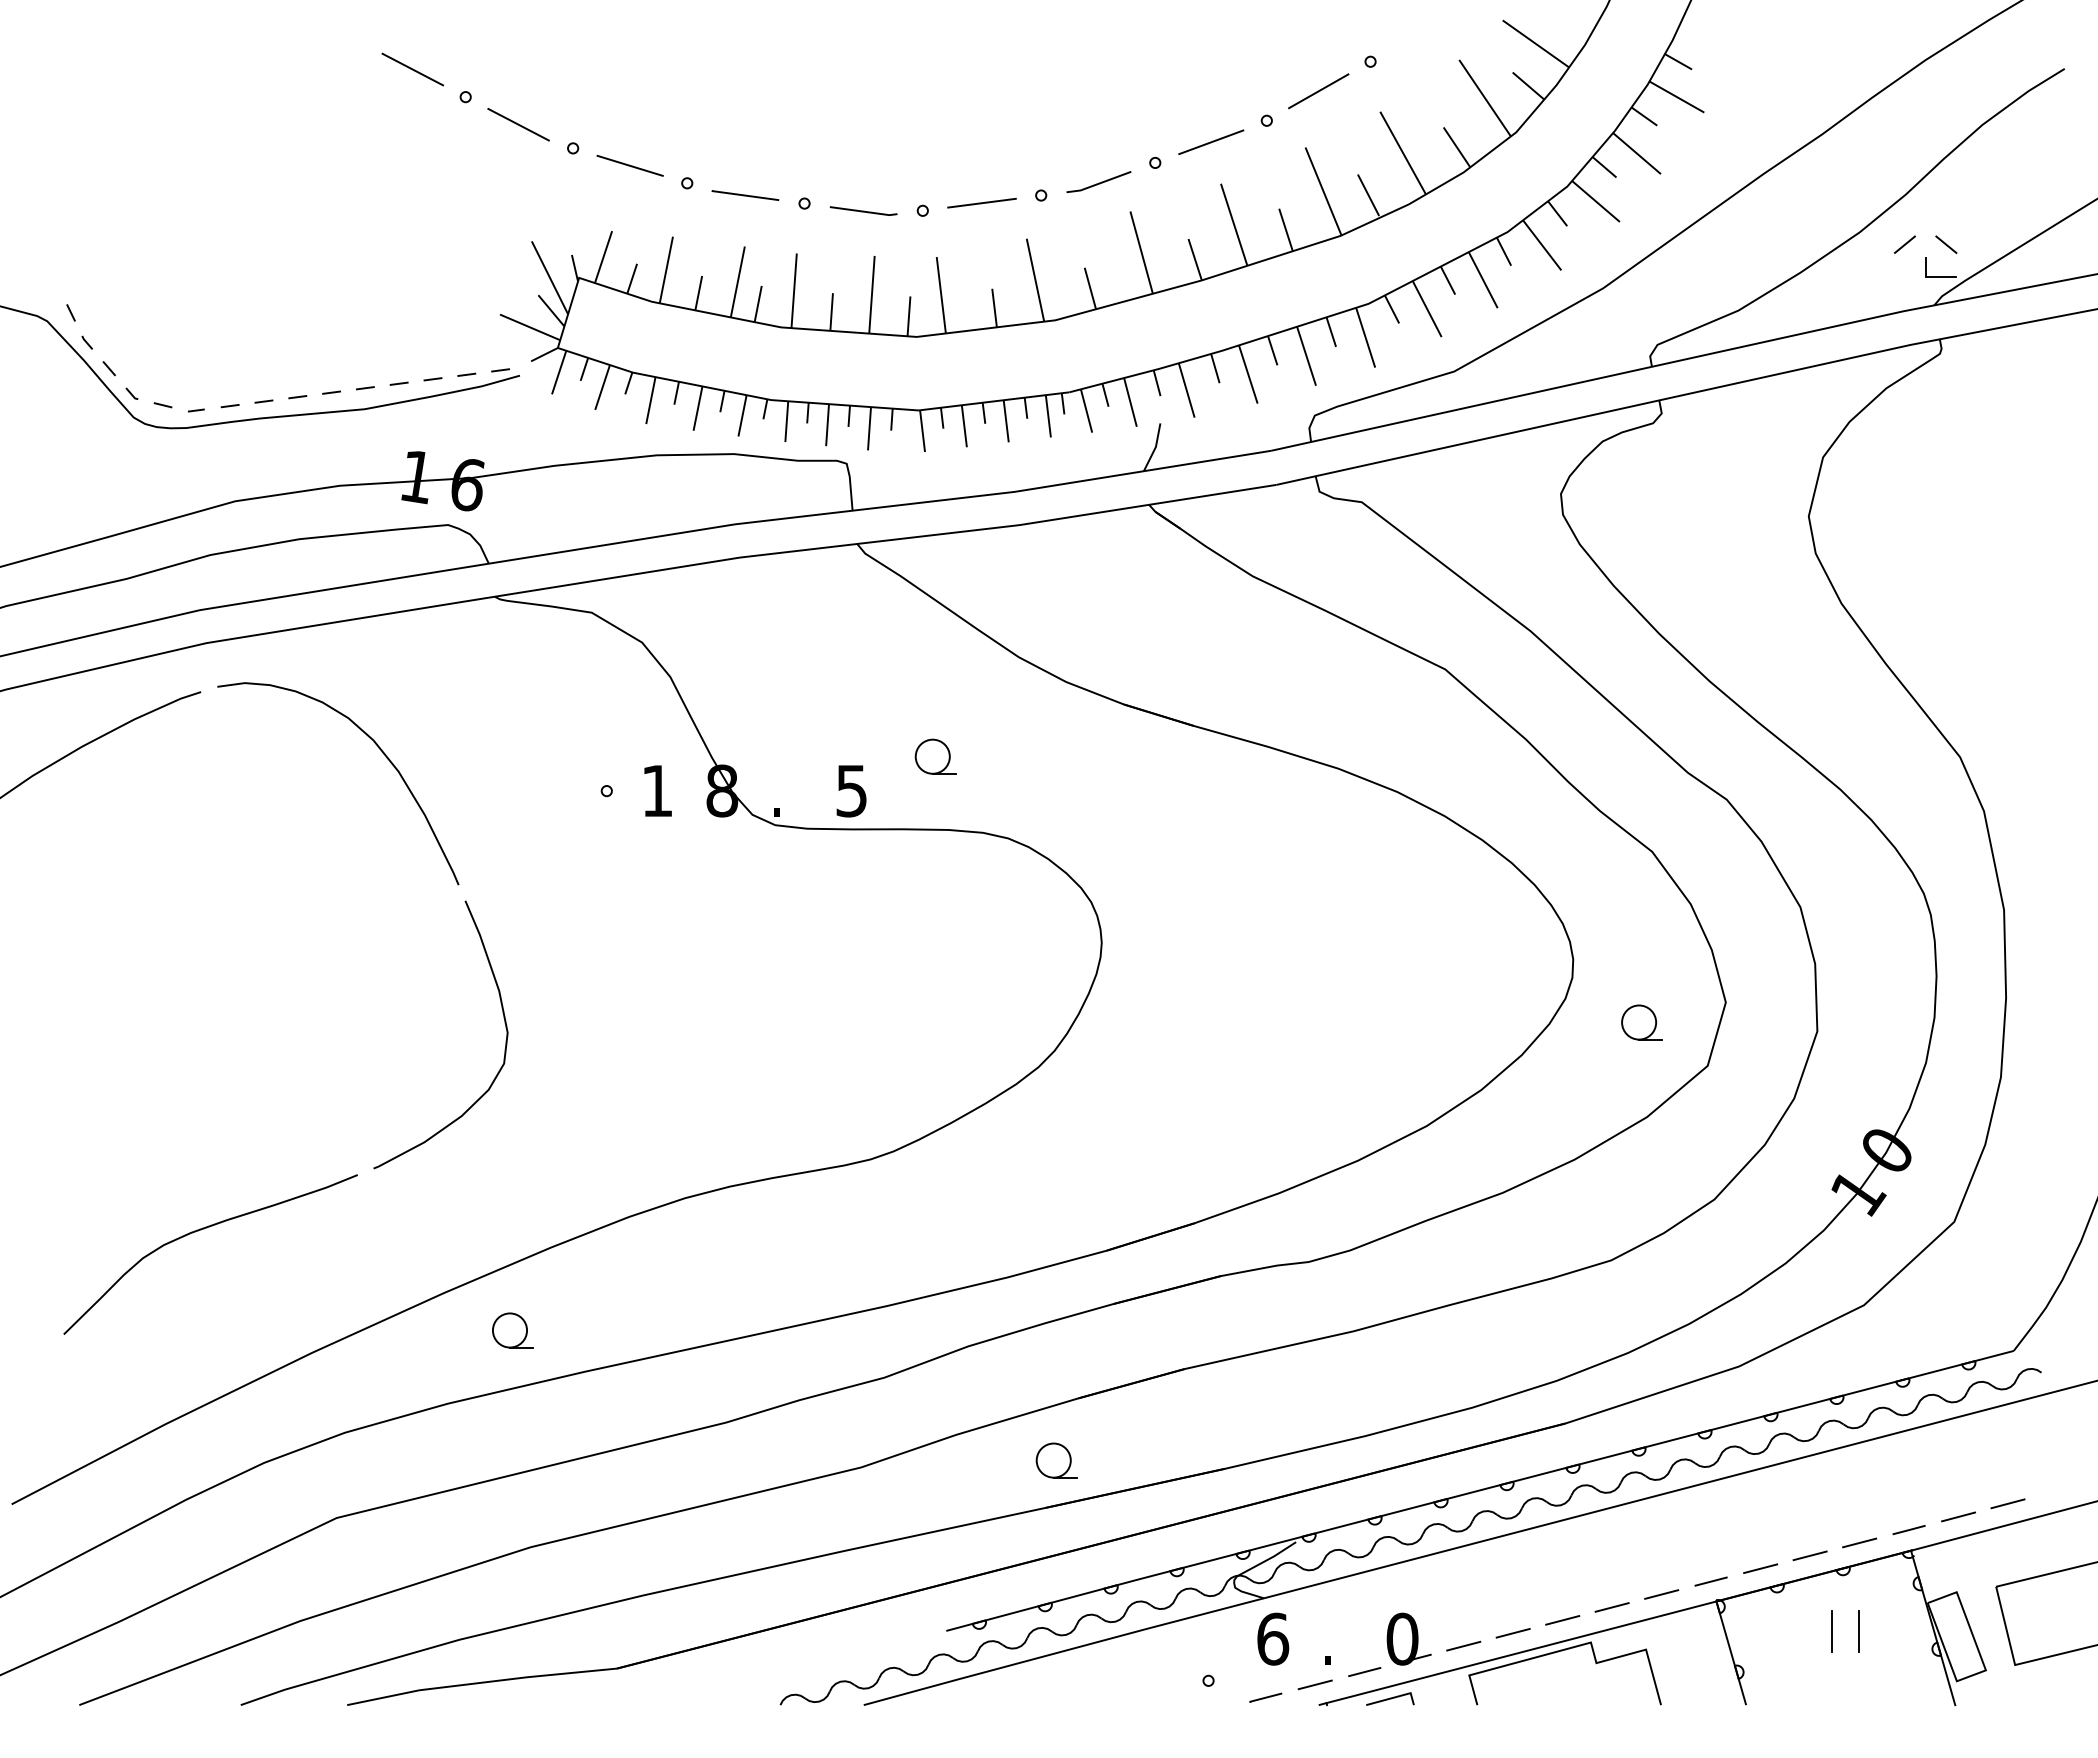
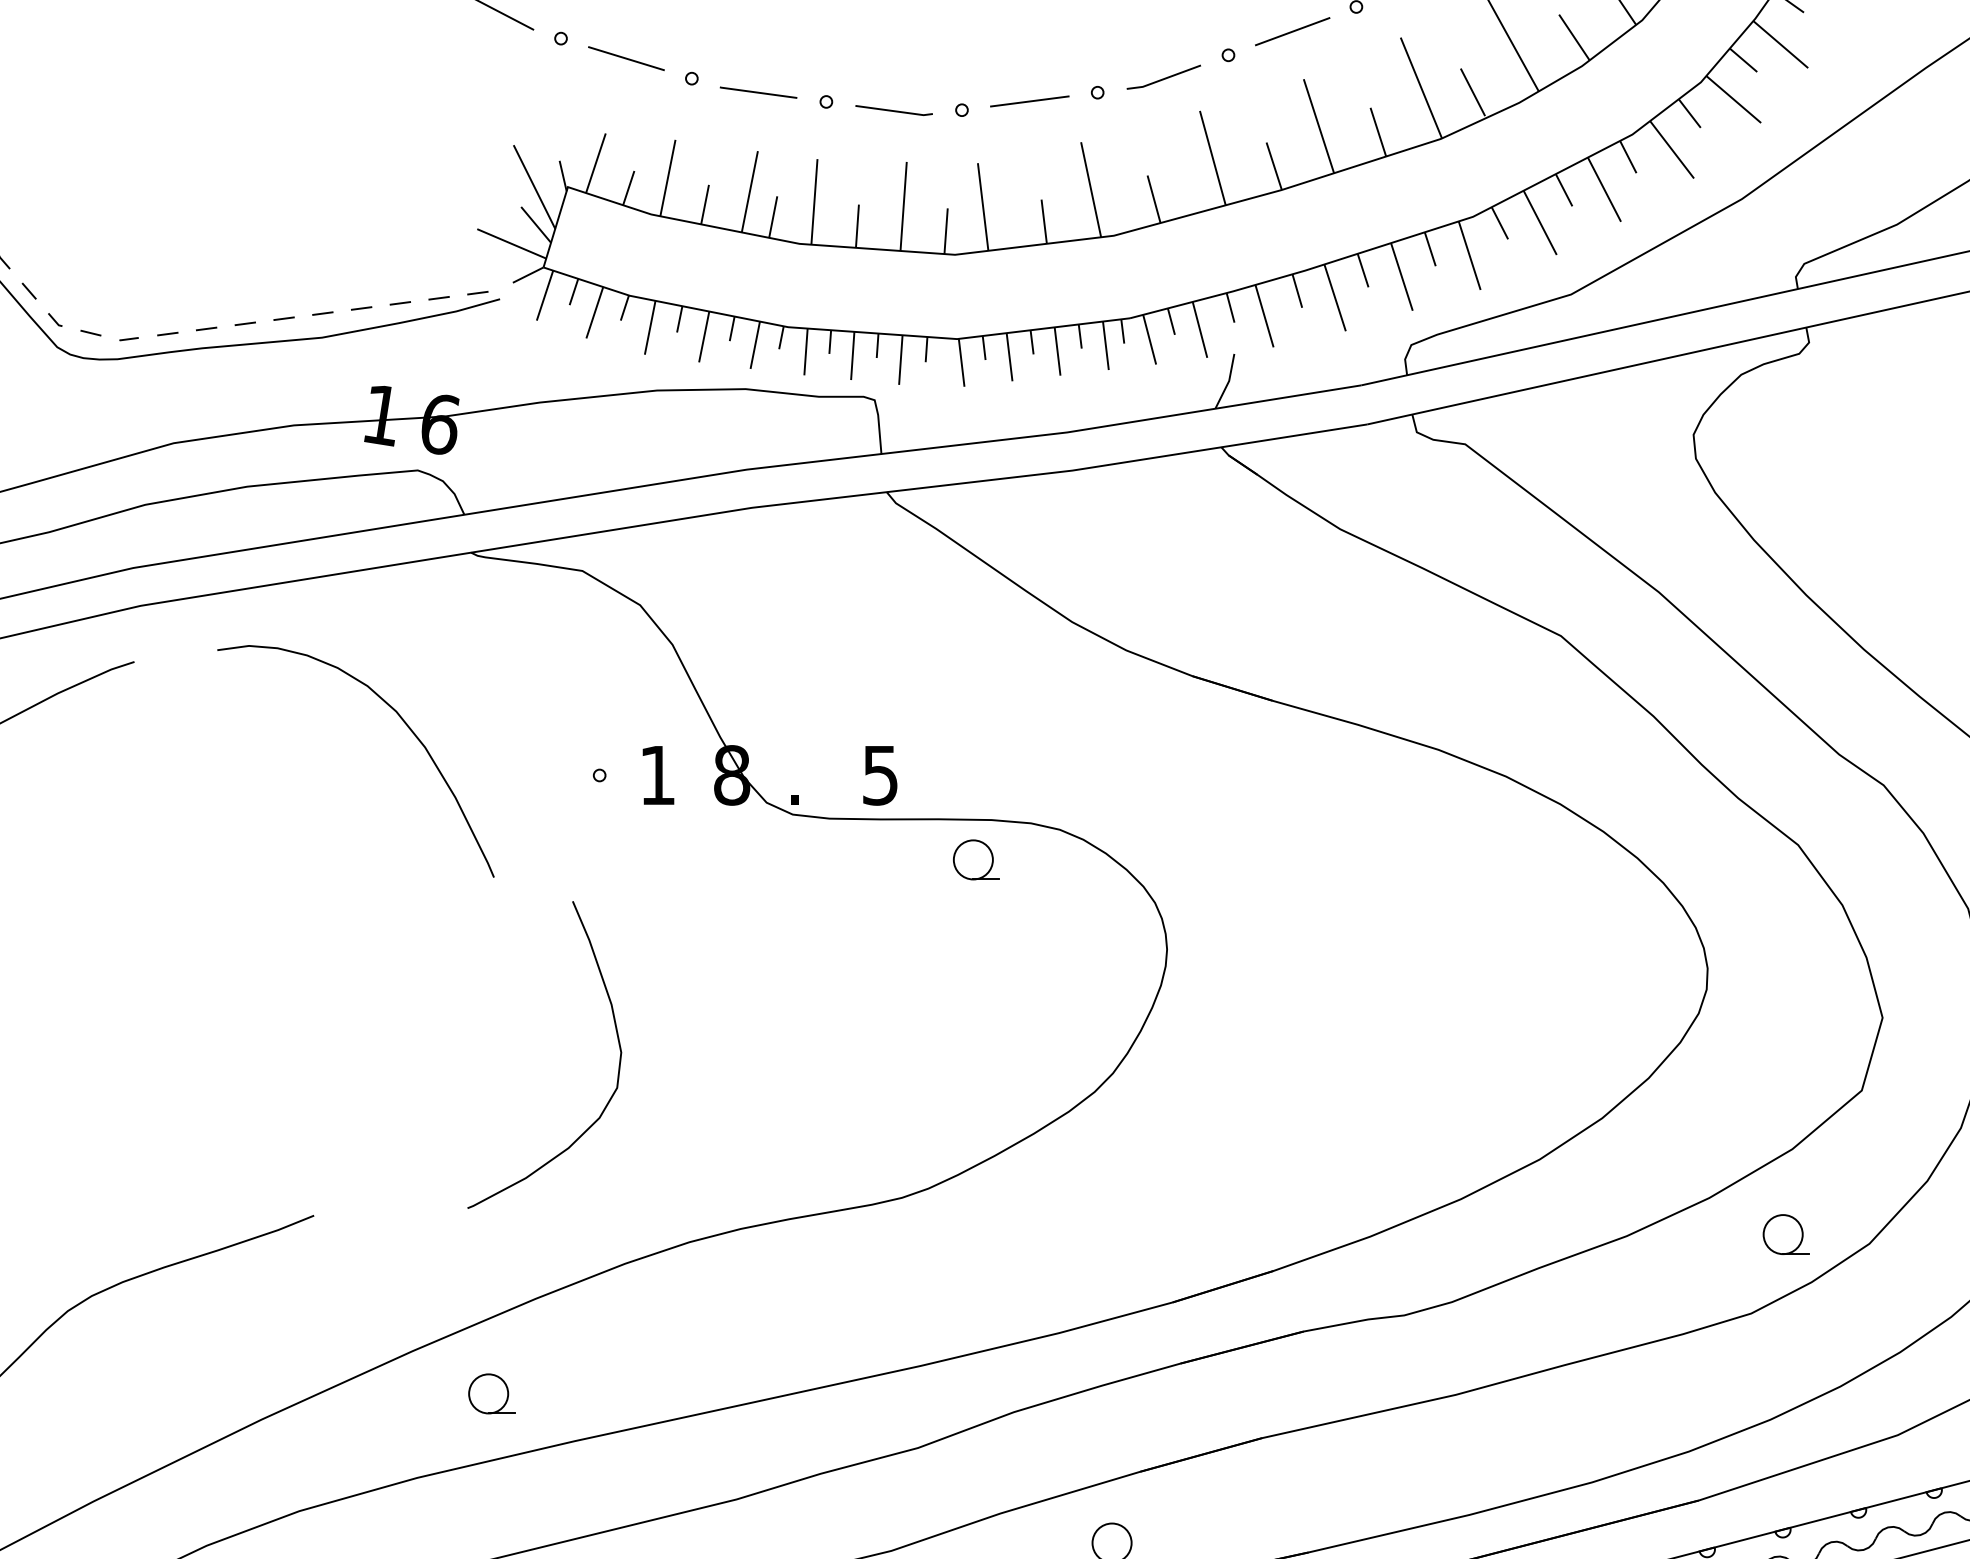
curve: (378, 748) -> (402, 720), moved
part: (935, 756) -> (976, 859), moved
part: (1641, 1022) -> (1785, 1234), moved
curve: (504, 1023) -> (617, 1041), moved

